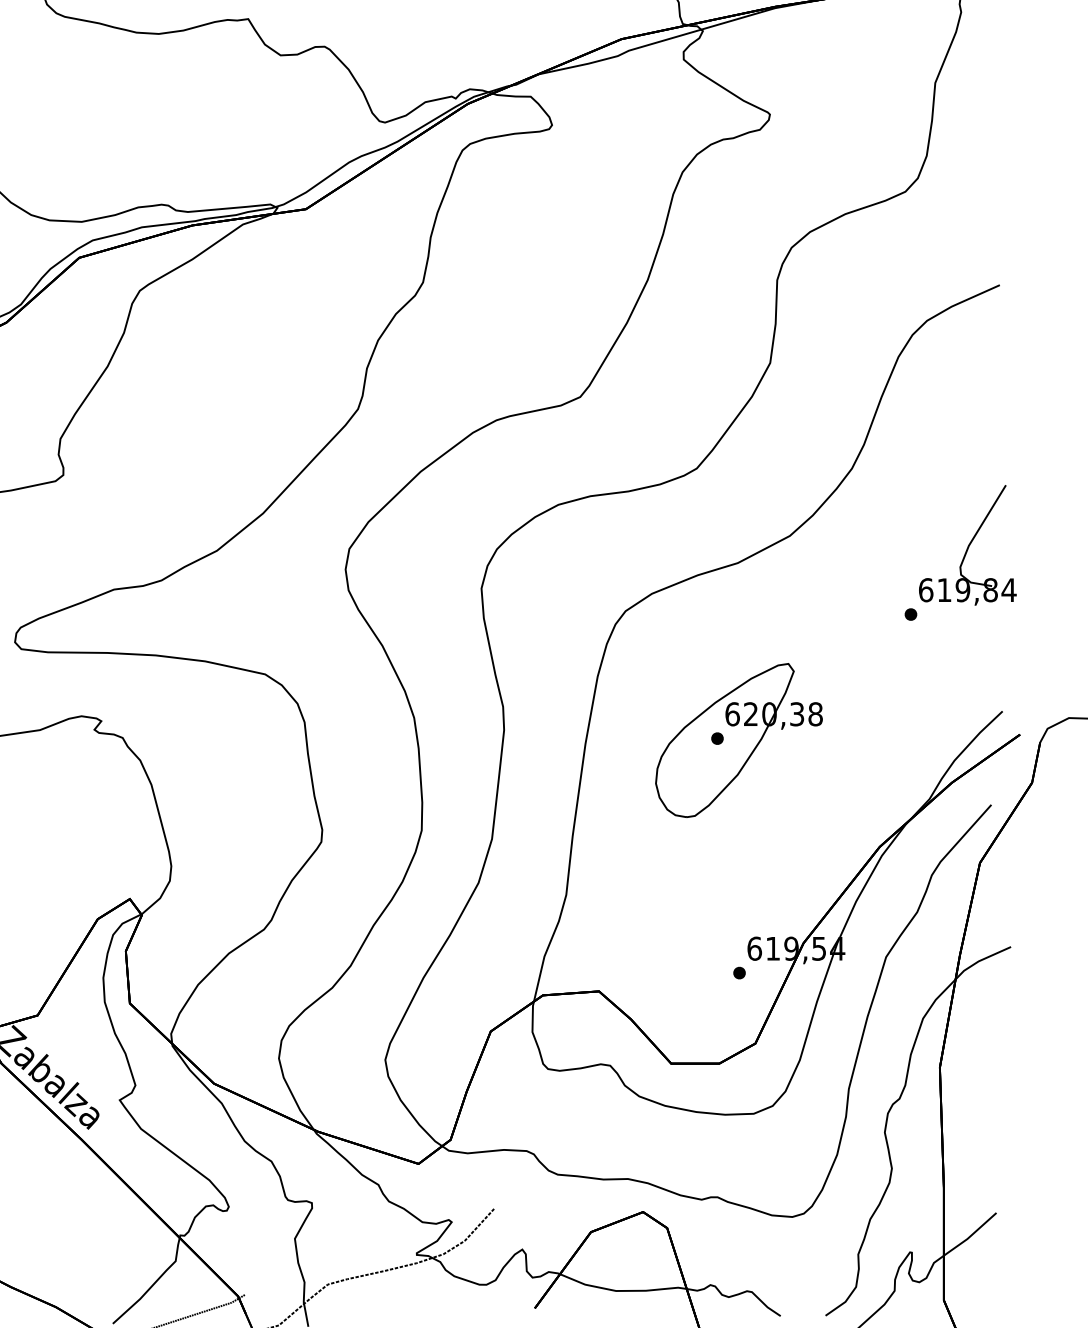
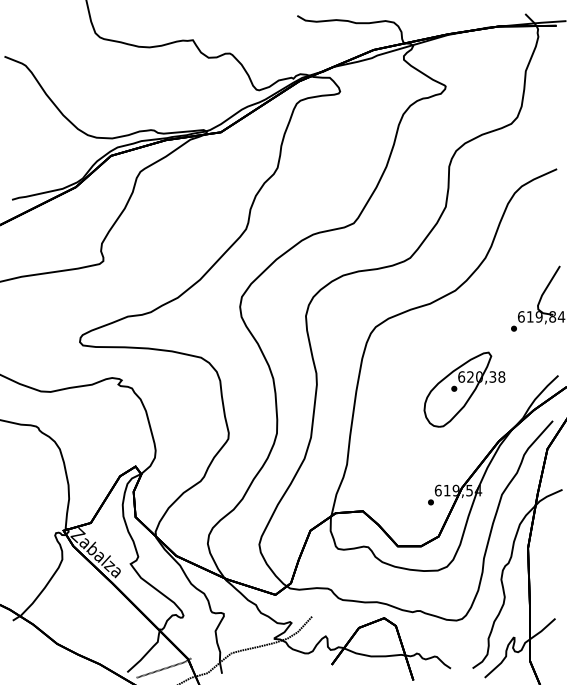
part: (738, 740) -> (464, 389), moved

